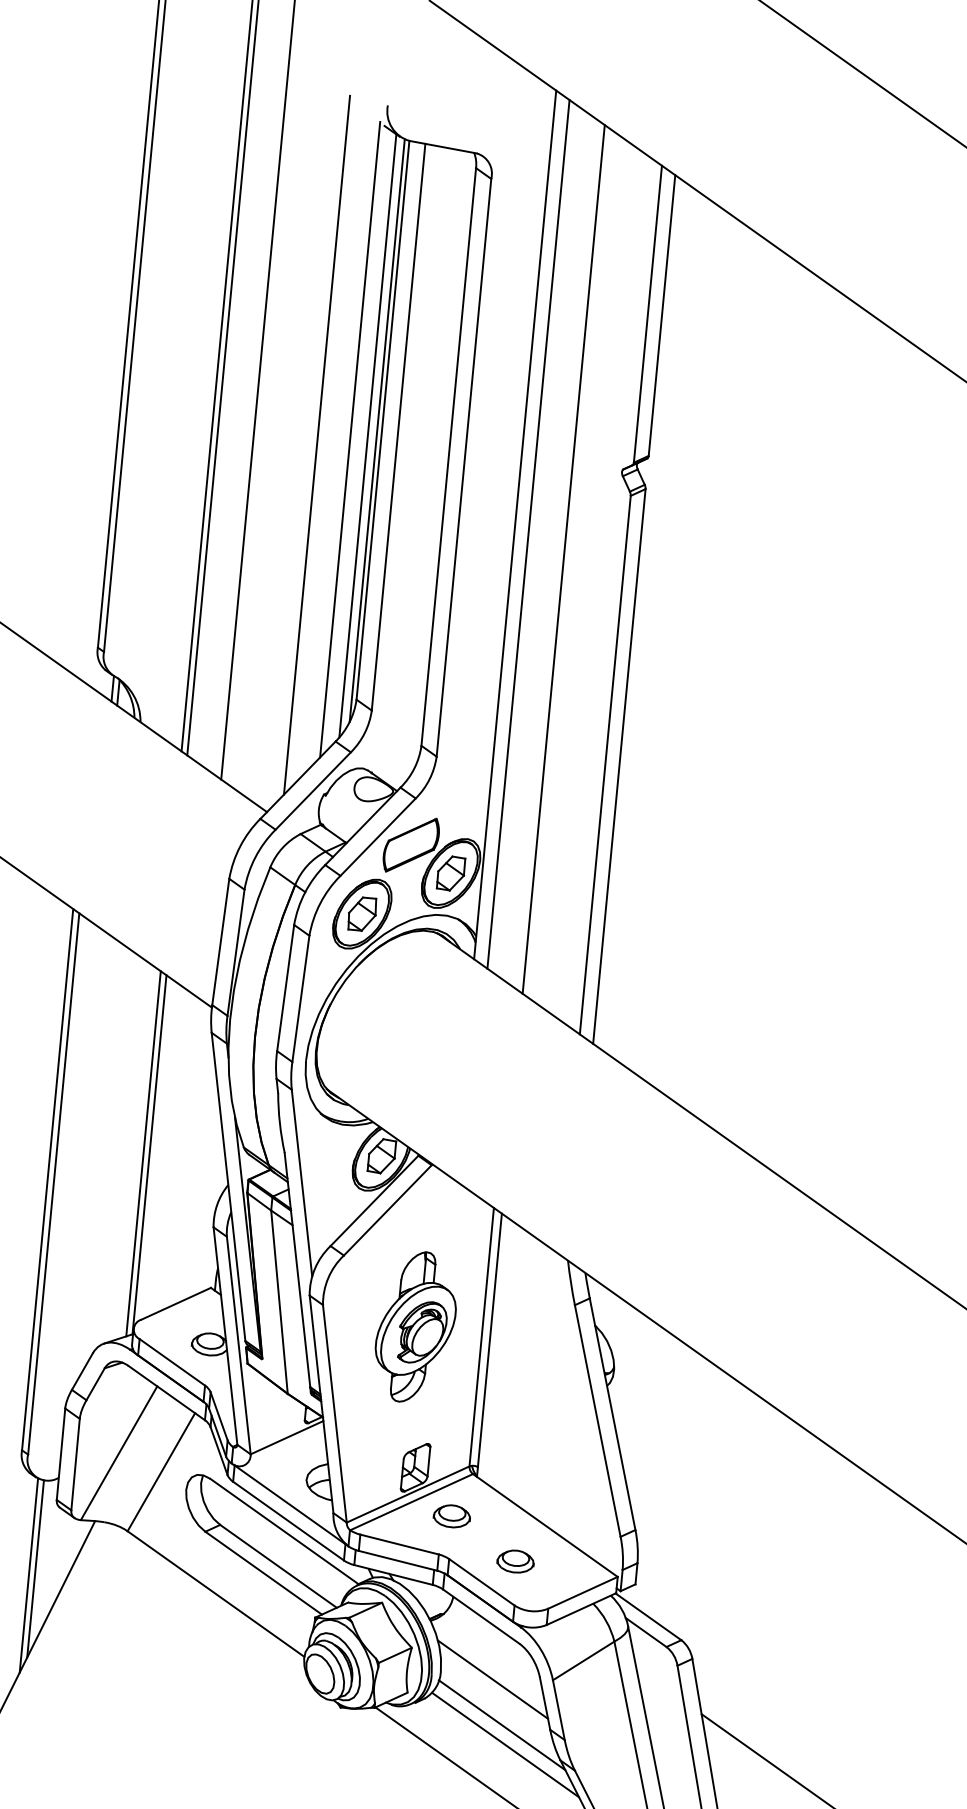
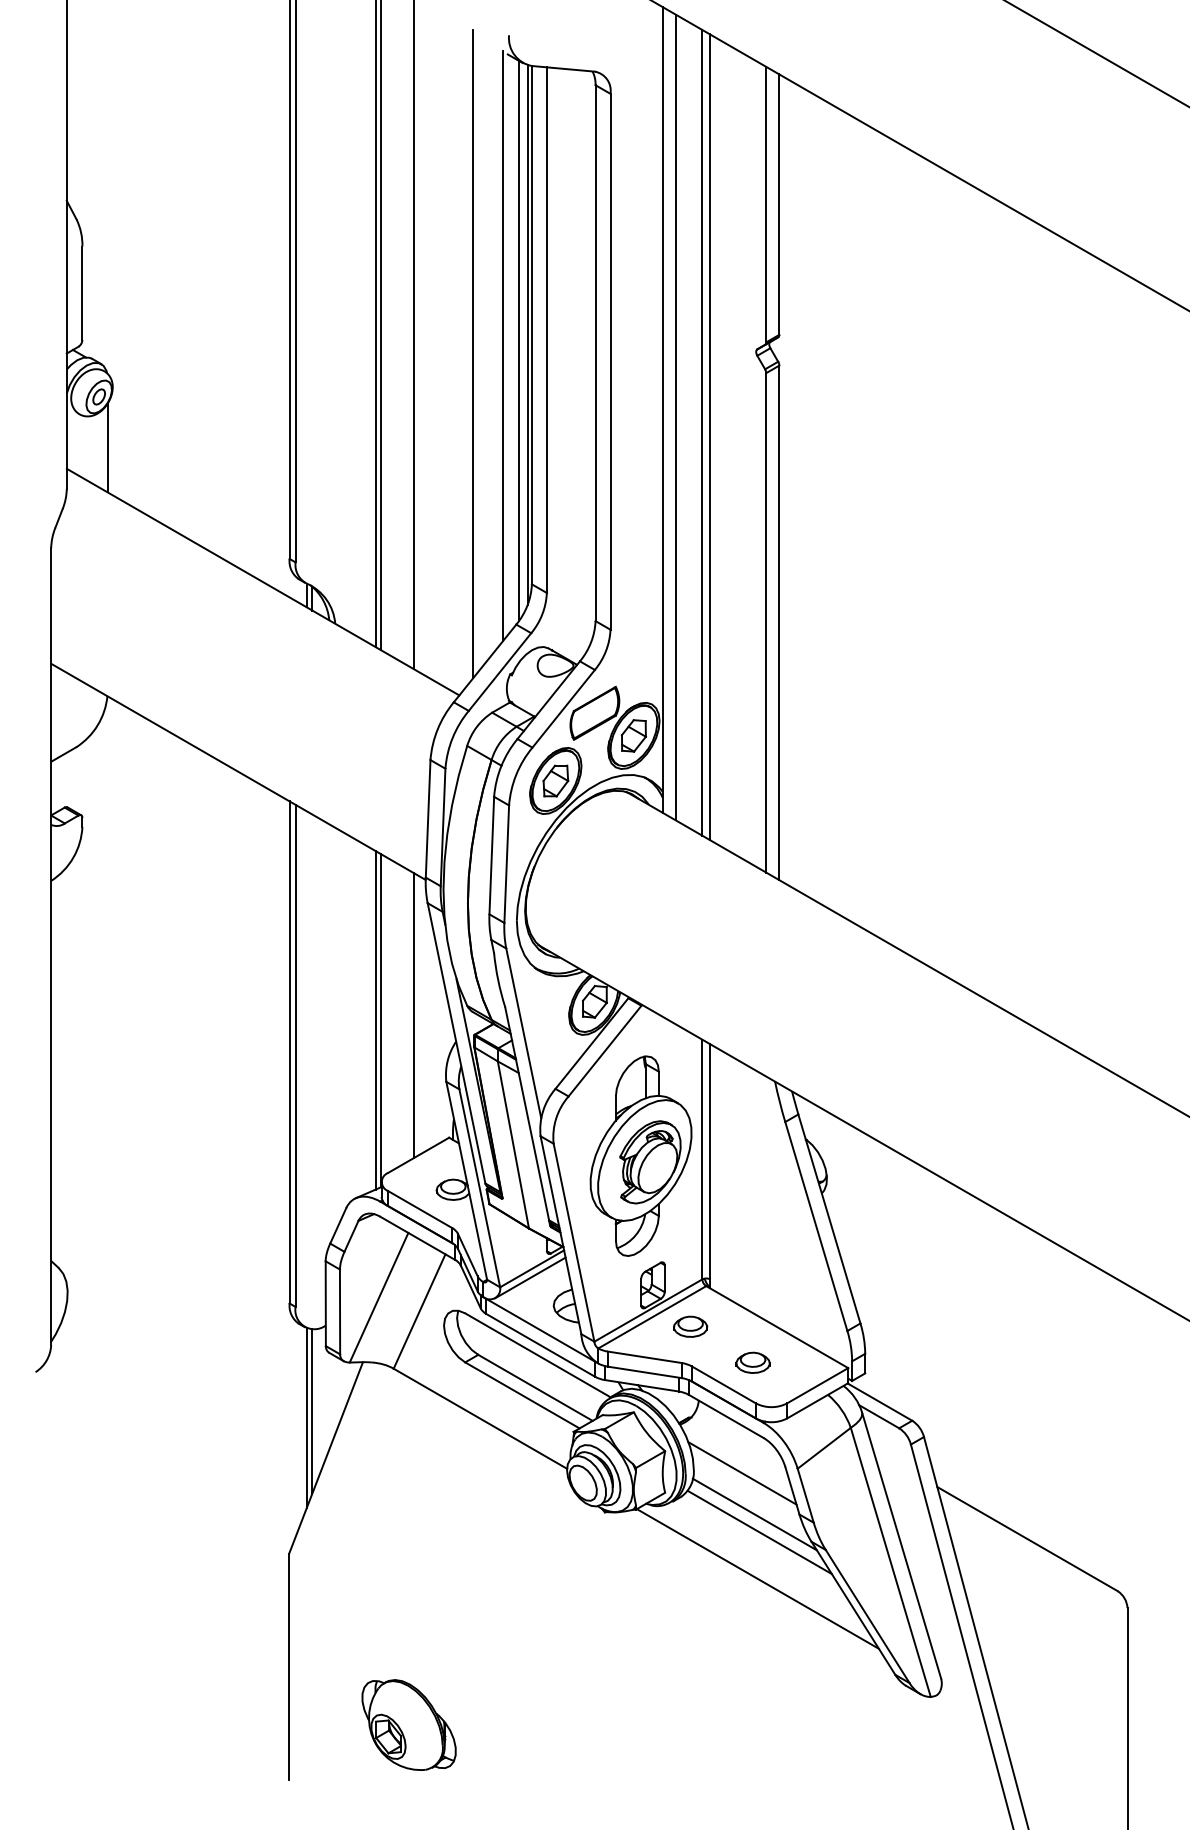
line: (555, 553) -> (702, 432), added
line: (186, 1152) -> (414, 1015), added
part: (415, 1326) -> (640, 1155), size x1.43
line: (284, 1446) -> (530, 1277), added

